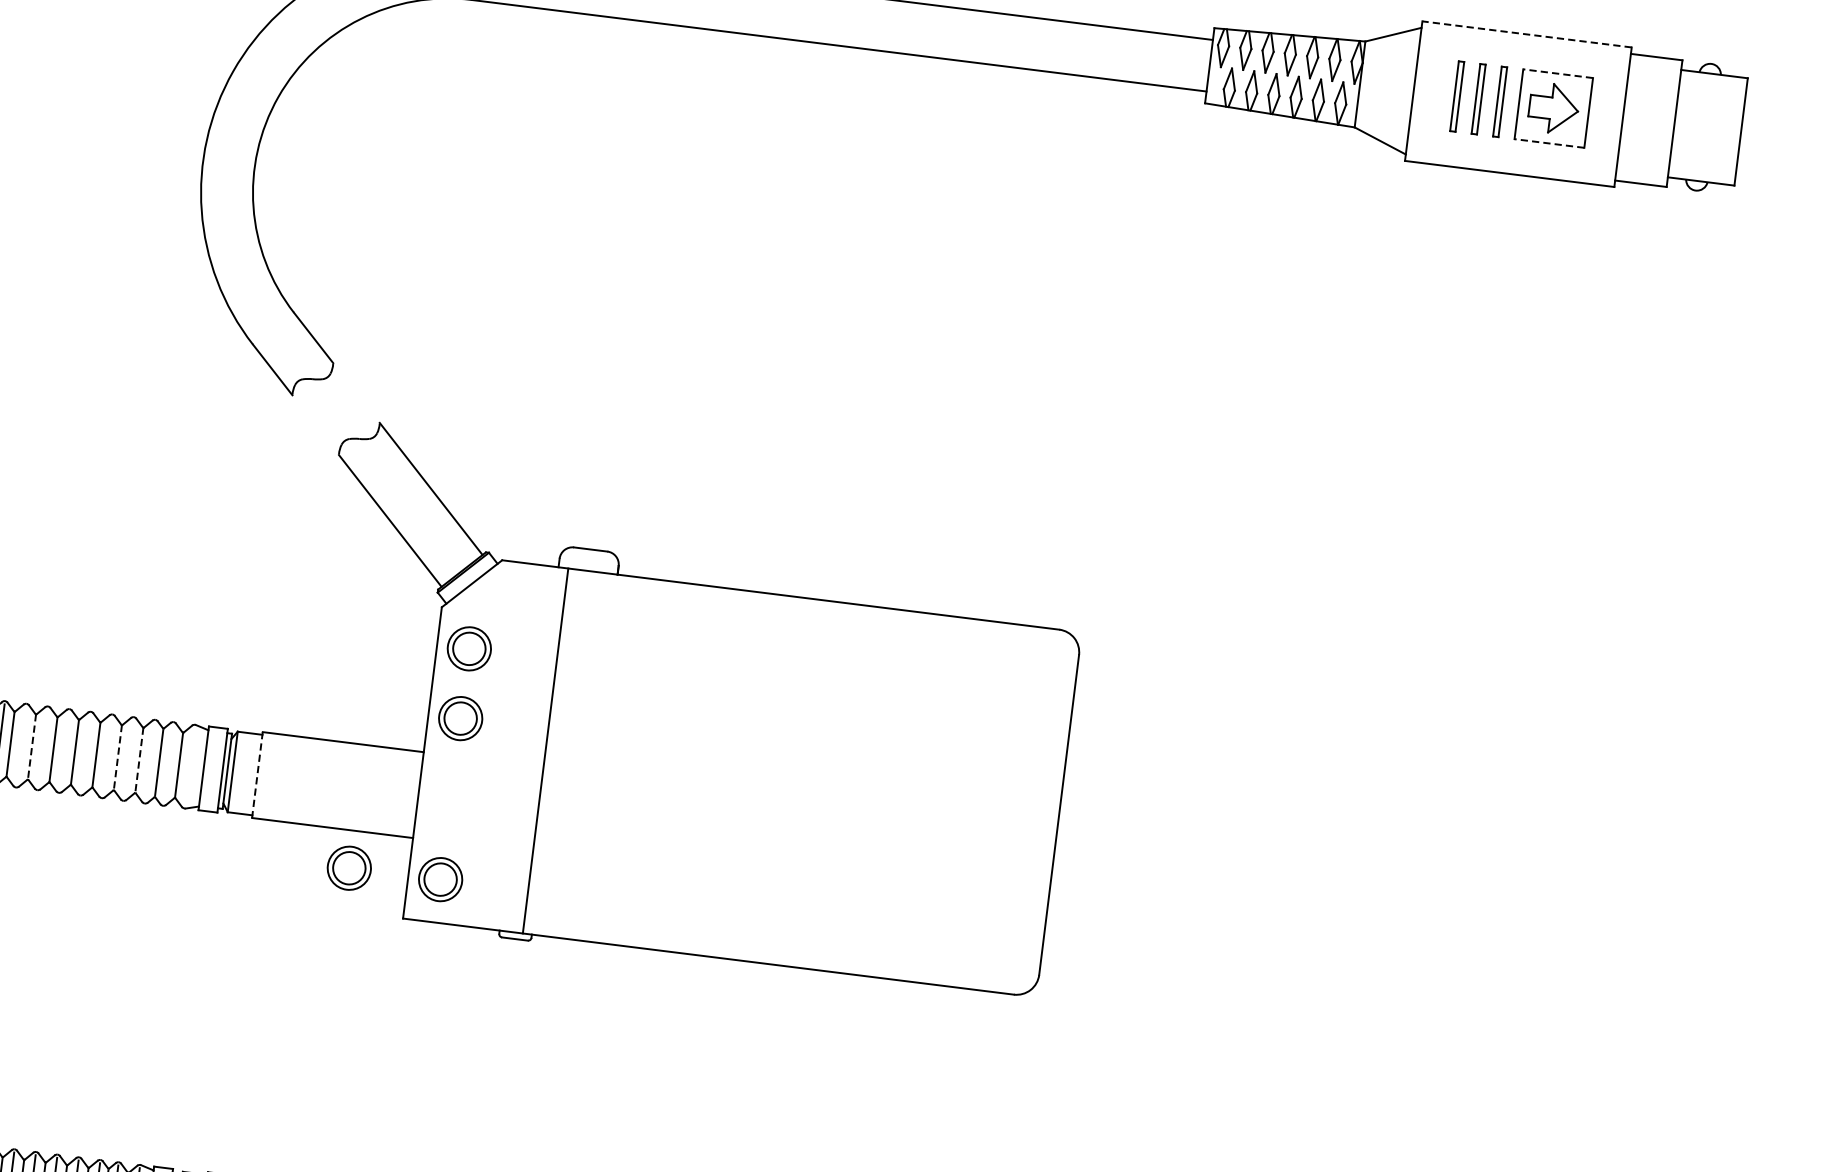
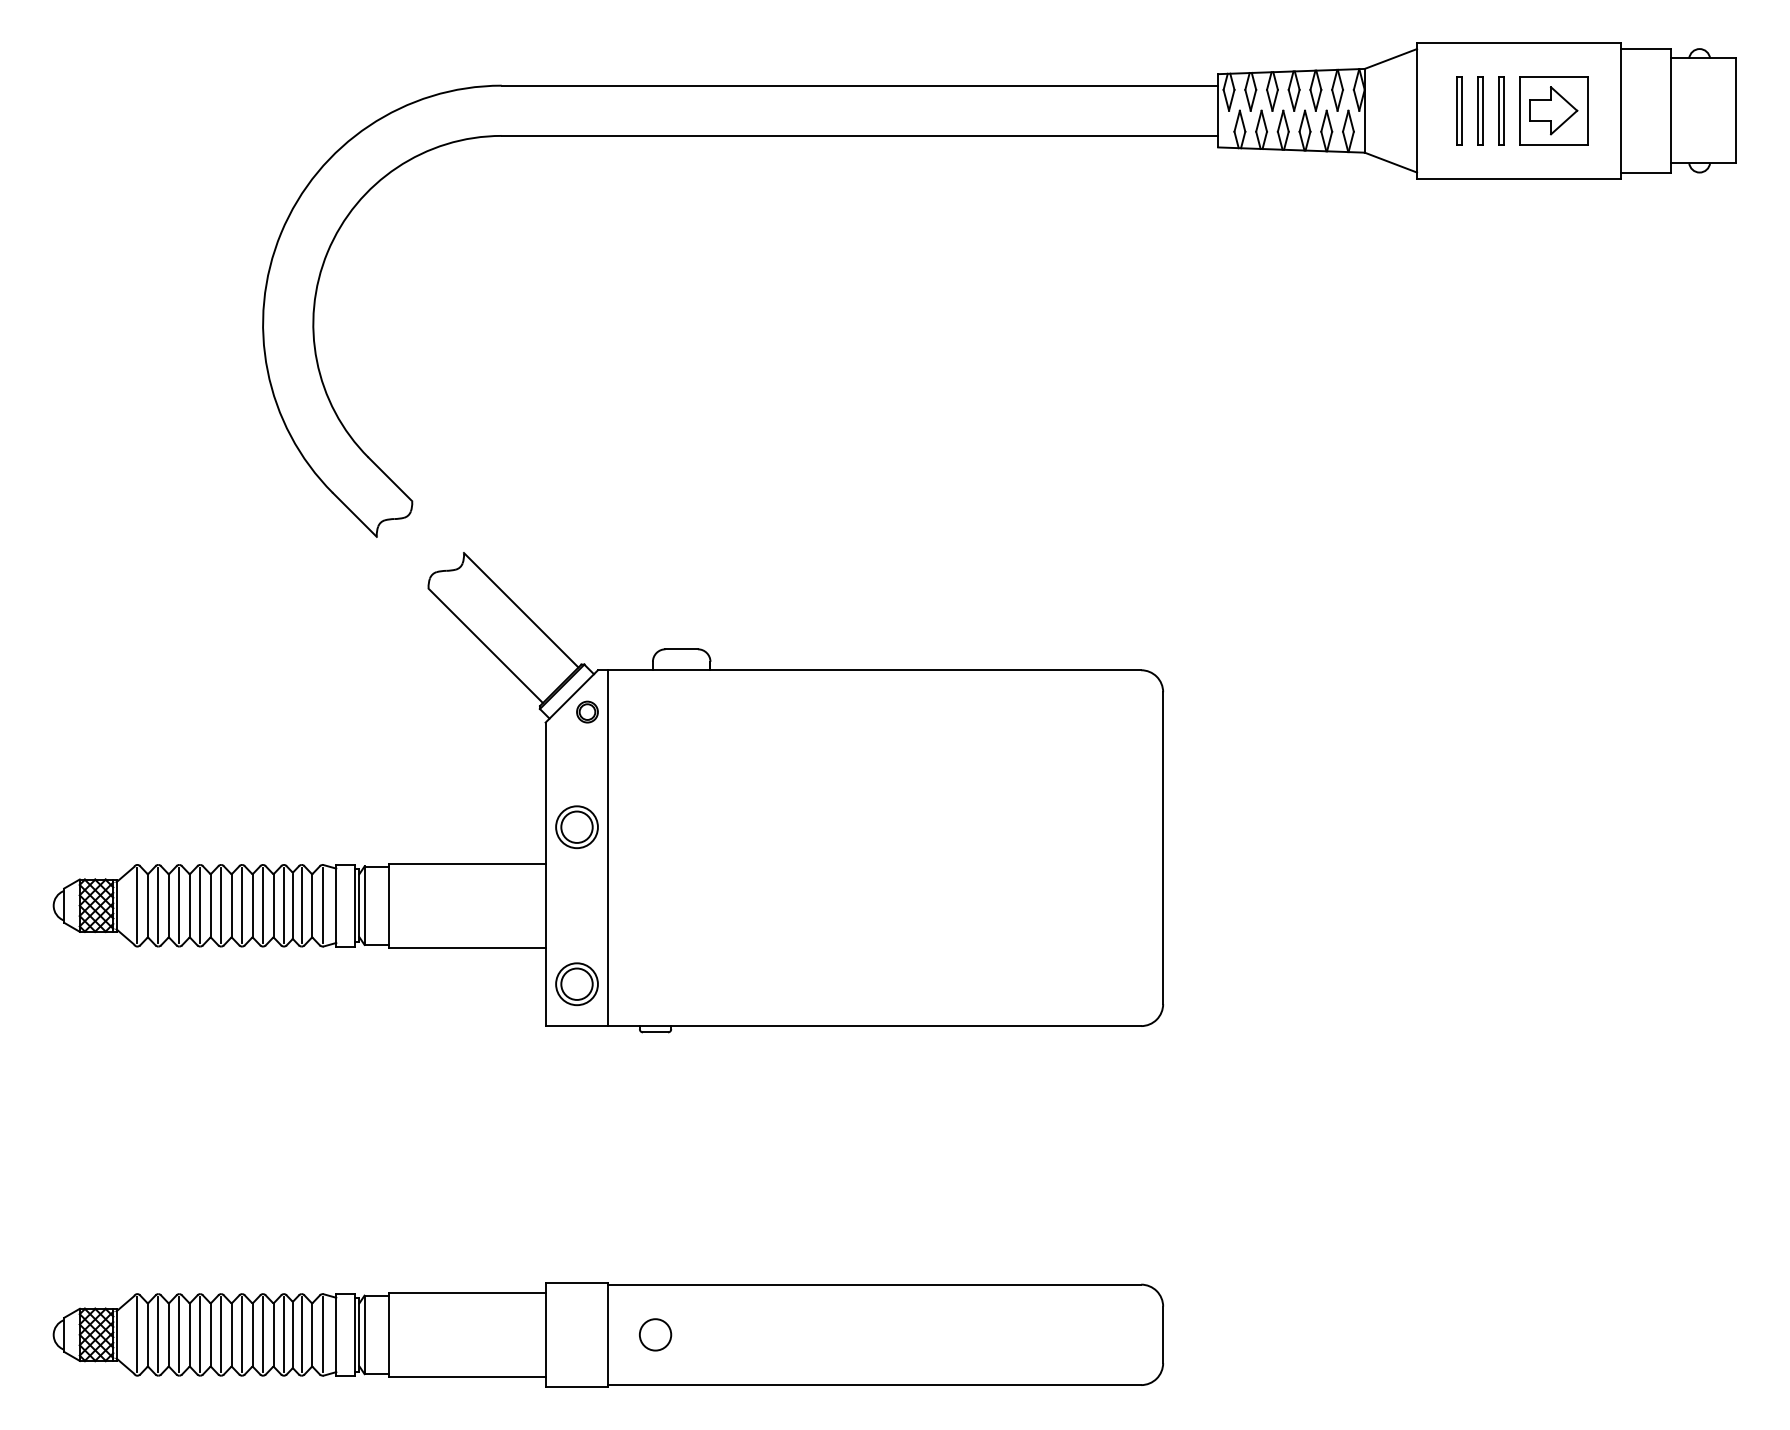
line: (1526, 34) -> (1518, 42), dashed -> solid
line: (1558, 73) -> (1553, 76), dashed -> solid
line: (1549, 143) -> (1553, 144), dashed -> solid
part: (486, 601) -> (587, 711), added
part: (468, 649) -> (576, 759), removed
line: (21, 745) -> (158, 905), added
line: (31, 746) -> (168, 905), dashed -> solid
line: (42, 748) -> (179, 905), added
line: (64, 750) -> (200, 905), added
line: (545, 751) -> (608, 848), moved
line: (86, 753) -> (221, 905), added
line: (107, 756) -> (242, 905), added
line: (117, 757) -> (252, 905), dashed -> solid
line: (129, 758) -> (263, 905), added
line: (139, 760) -> (273, 905), dashed -> solid
line: (149, 761) -> (283, 905), added
line: (168, 763) -> (301, 905), added
line: (189, 766) -> (322, 905), added
line: (257, 774) -> (388, 905), dashed -> solid
part: (348, 868) -> (487, 984), removed

